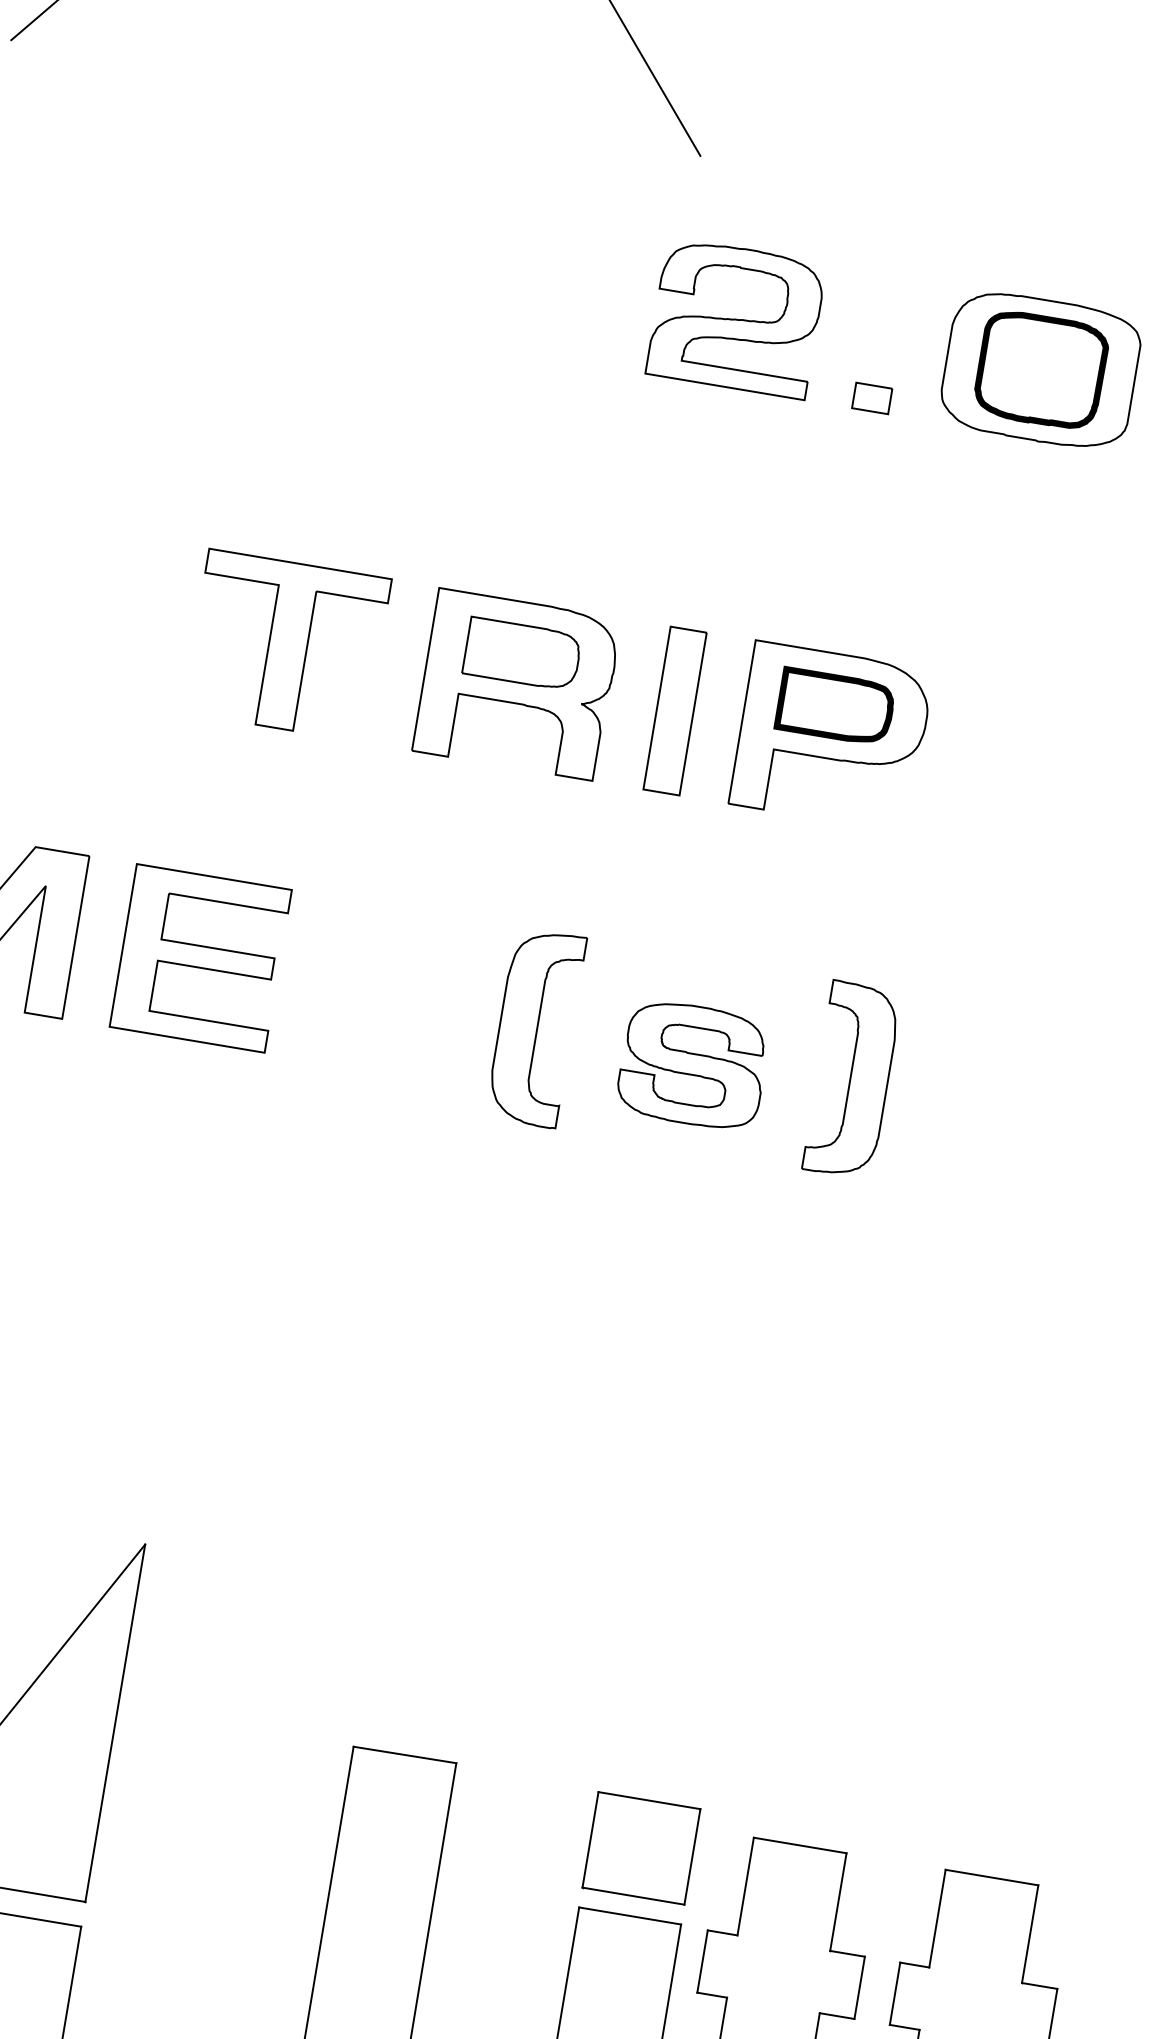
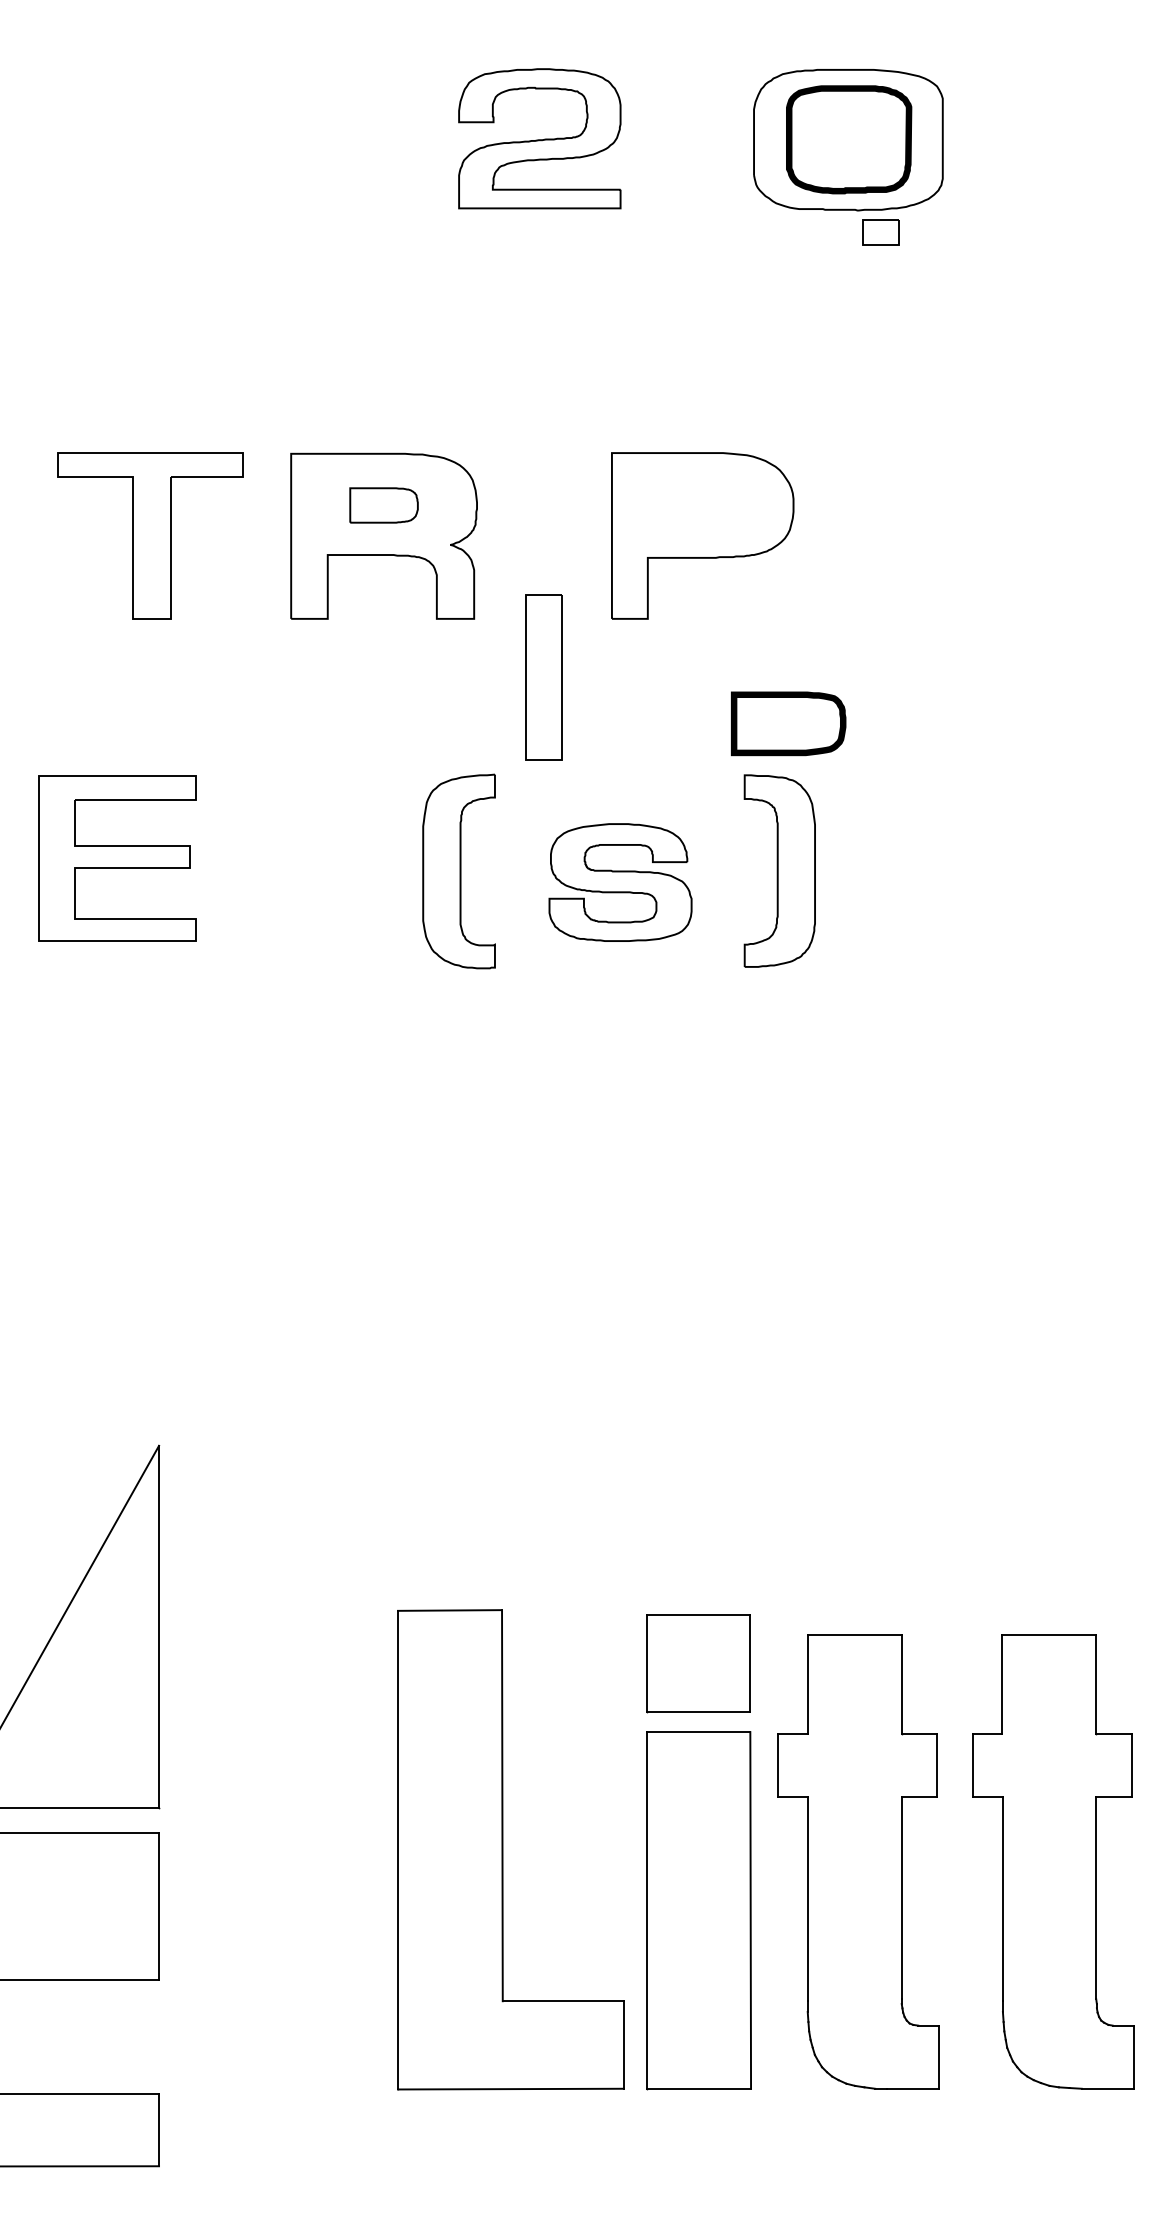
part: (871, 398) -> (880, 232), moved
part: (521, 654) -> (383, 505), size x0.6
part: (835, 706) -> (788, 723), moved
part: (674, 711) -> (543, 677), moved

